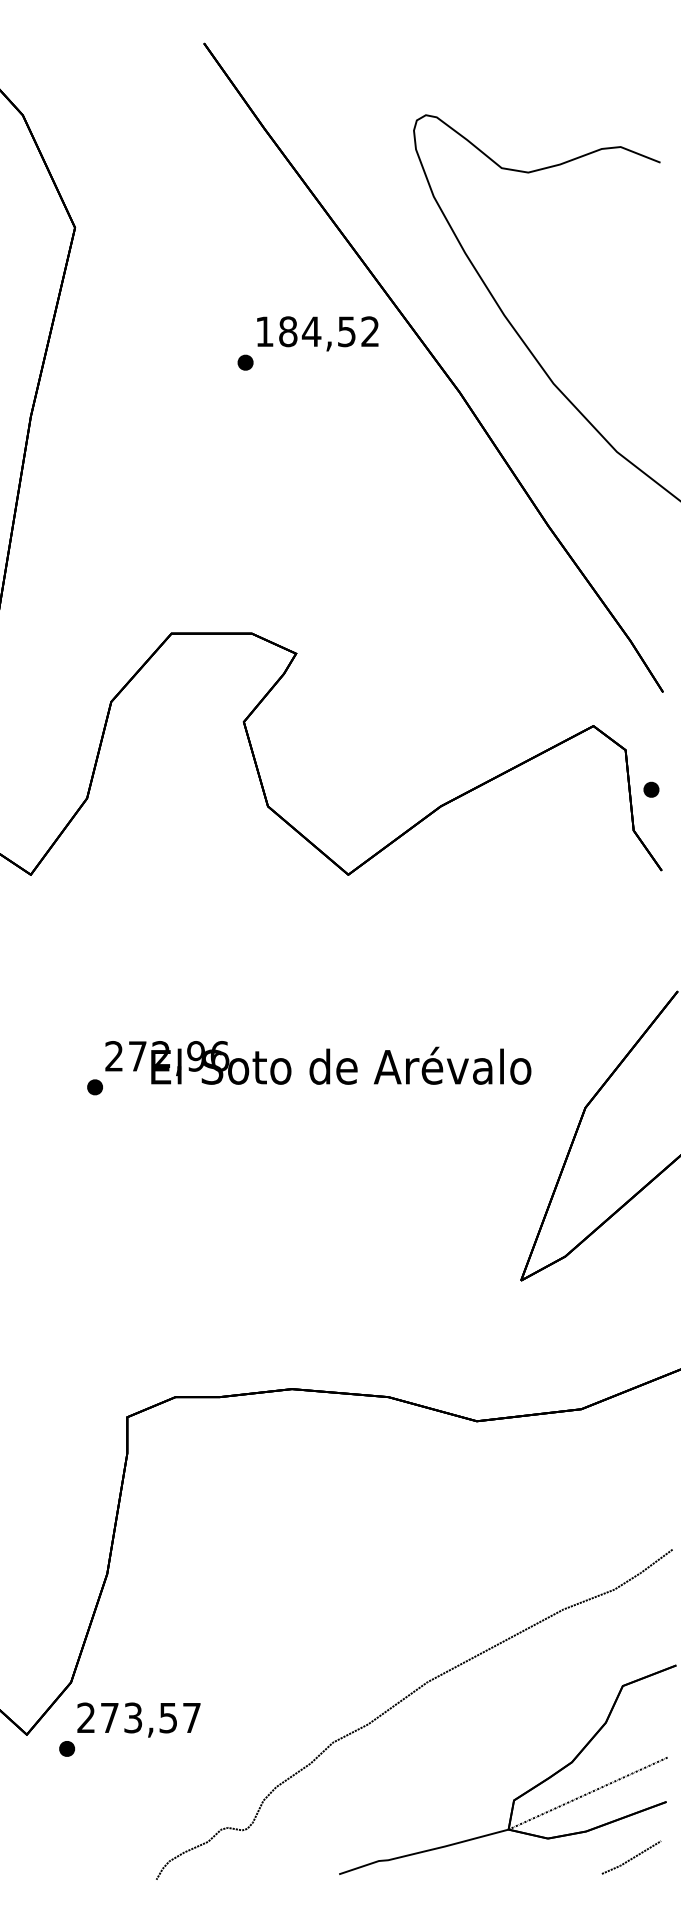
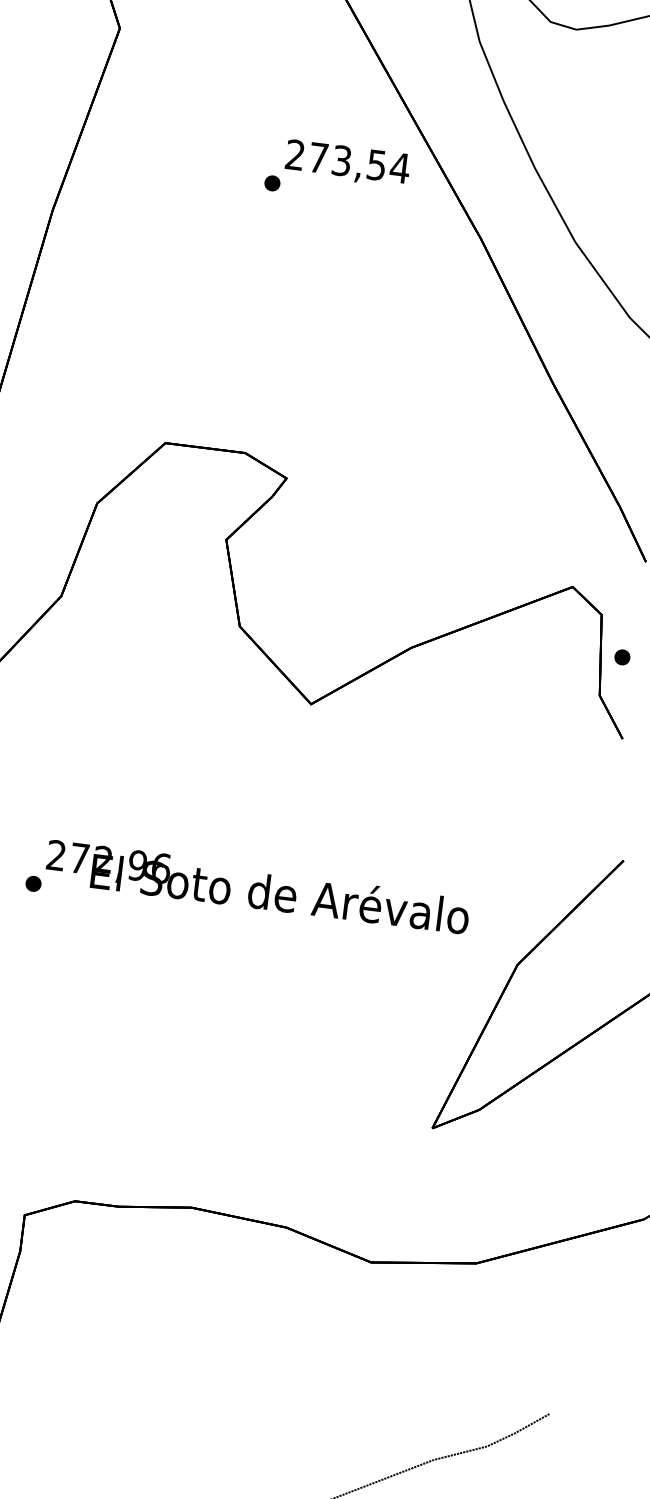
text: (317, 331) -> (347, 161), 184,52 -> 273,54

